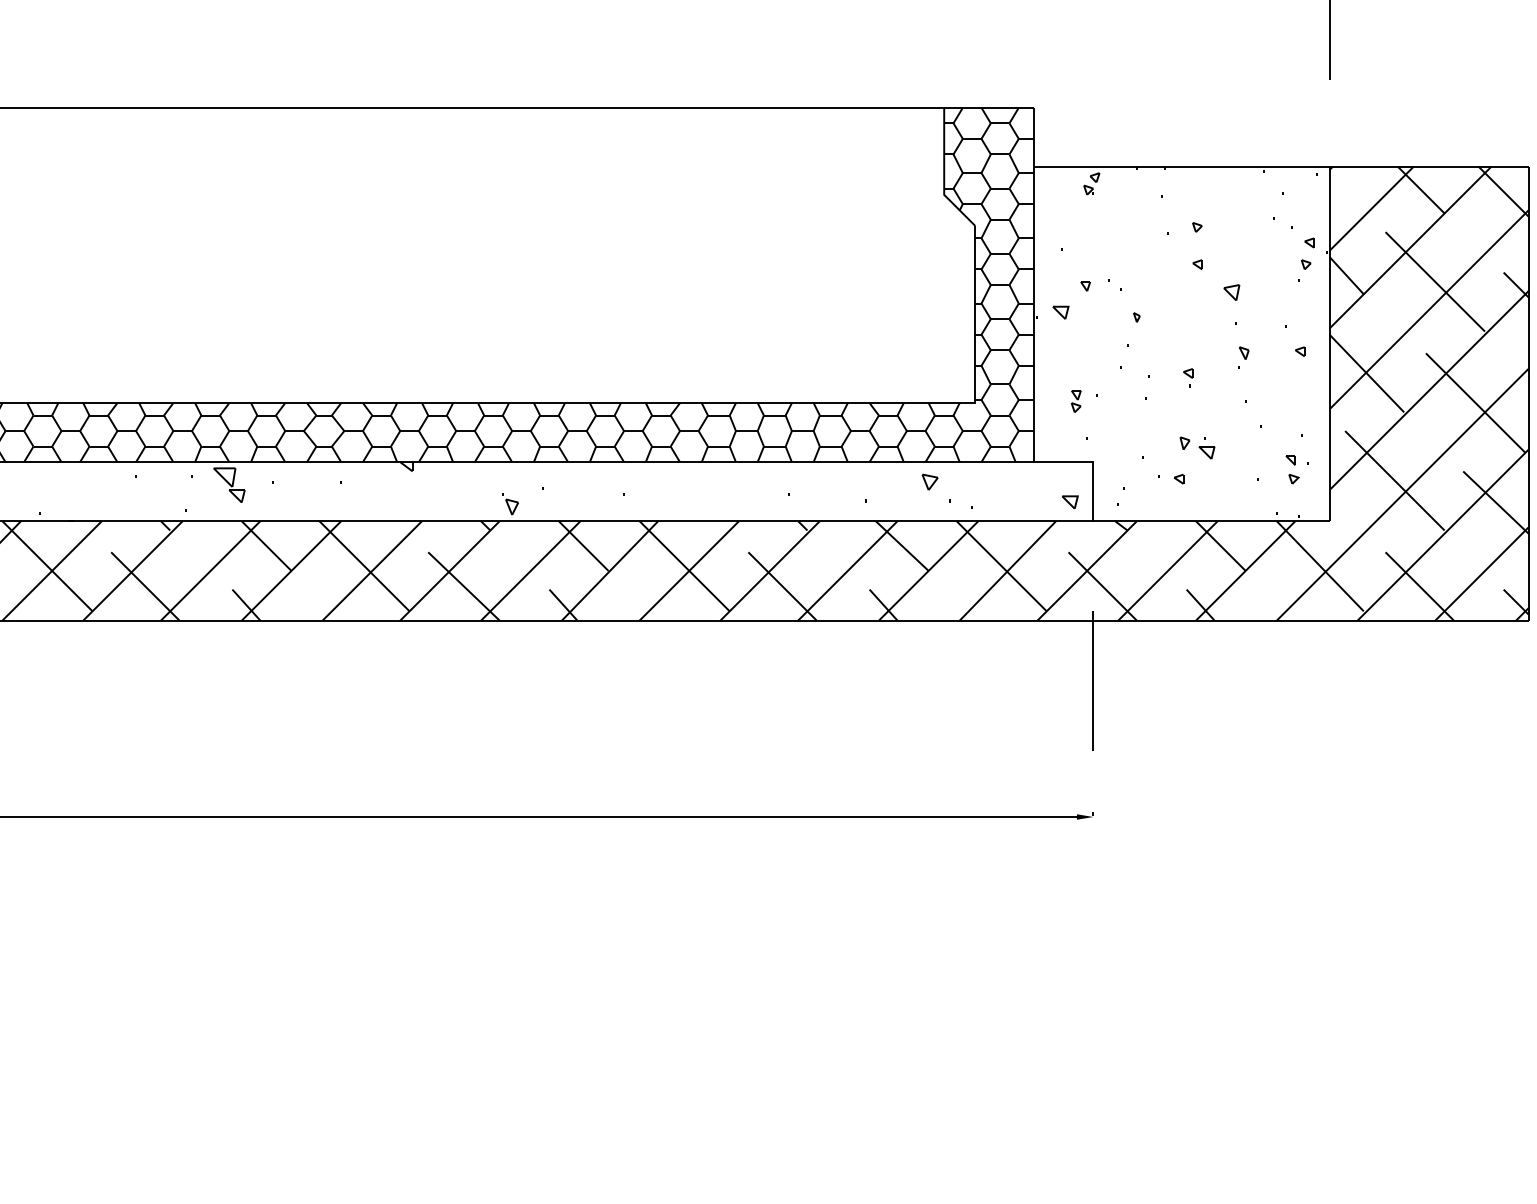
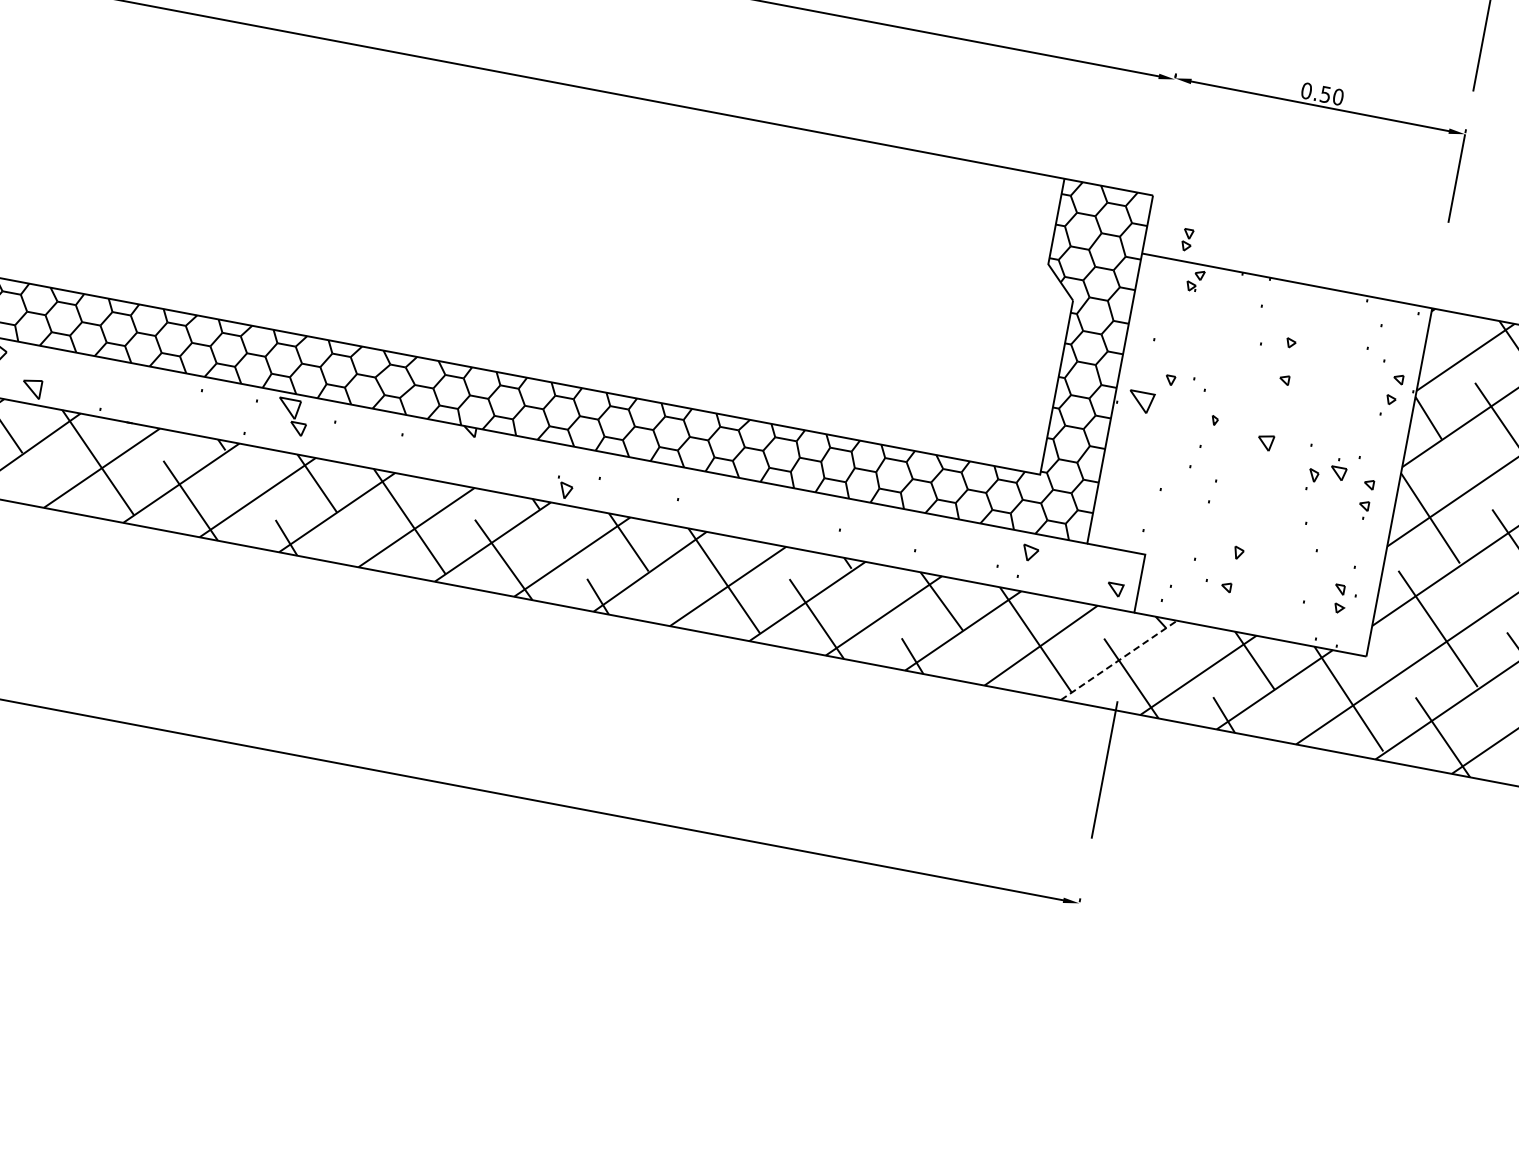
part: (1231, 292) -> (1265, 442), moved
part: (1060, 312) -> (1140, 401), size x1.6
part: (1188, 377) -> (1363, 509), moved
part: (1076, 401) -> (1187, 240), moved
part: (1206, 448) -> (1338, 469), moved
part: (929, 481) -> (1029, 552), moved
line: (1087, 570) -> (1119, 660), solid -> dashed

